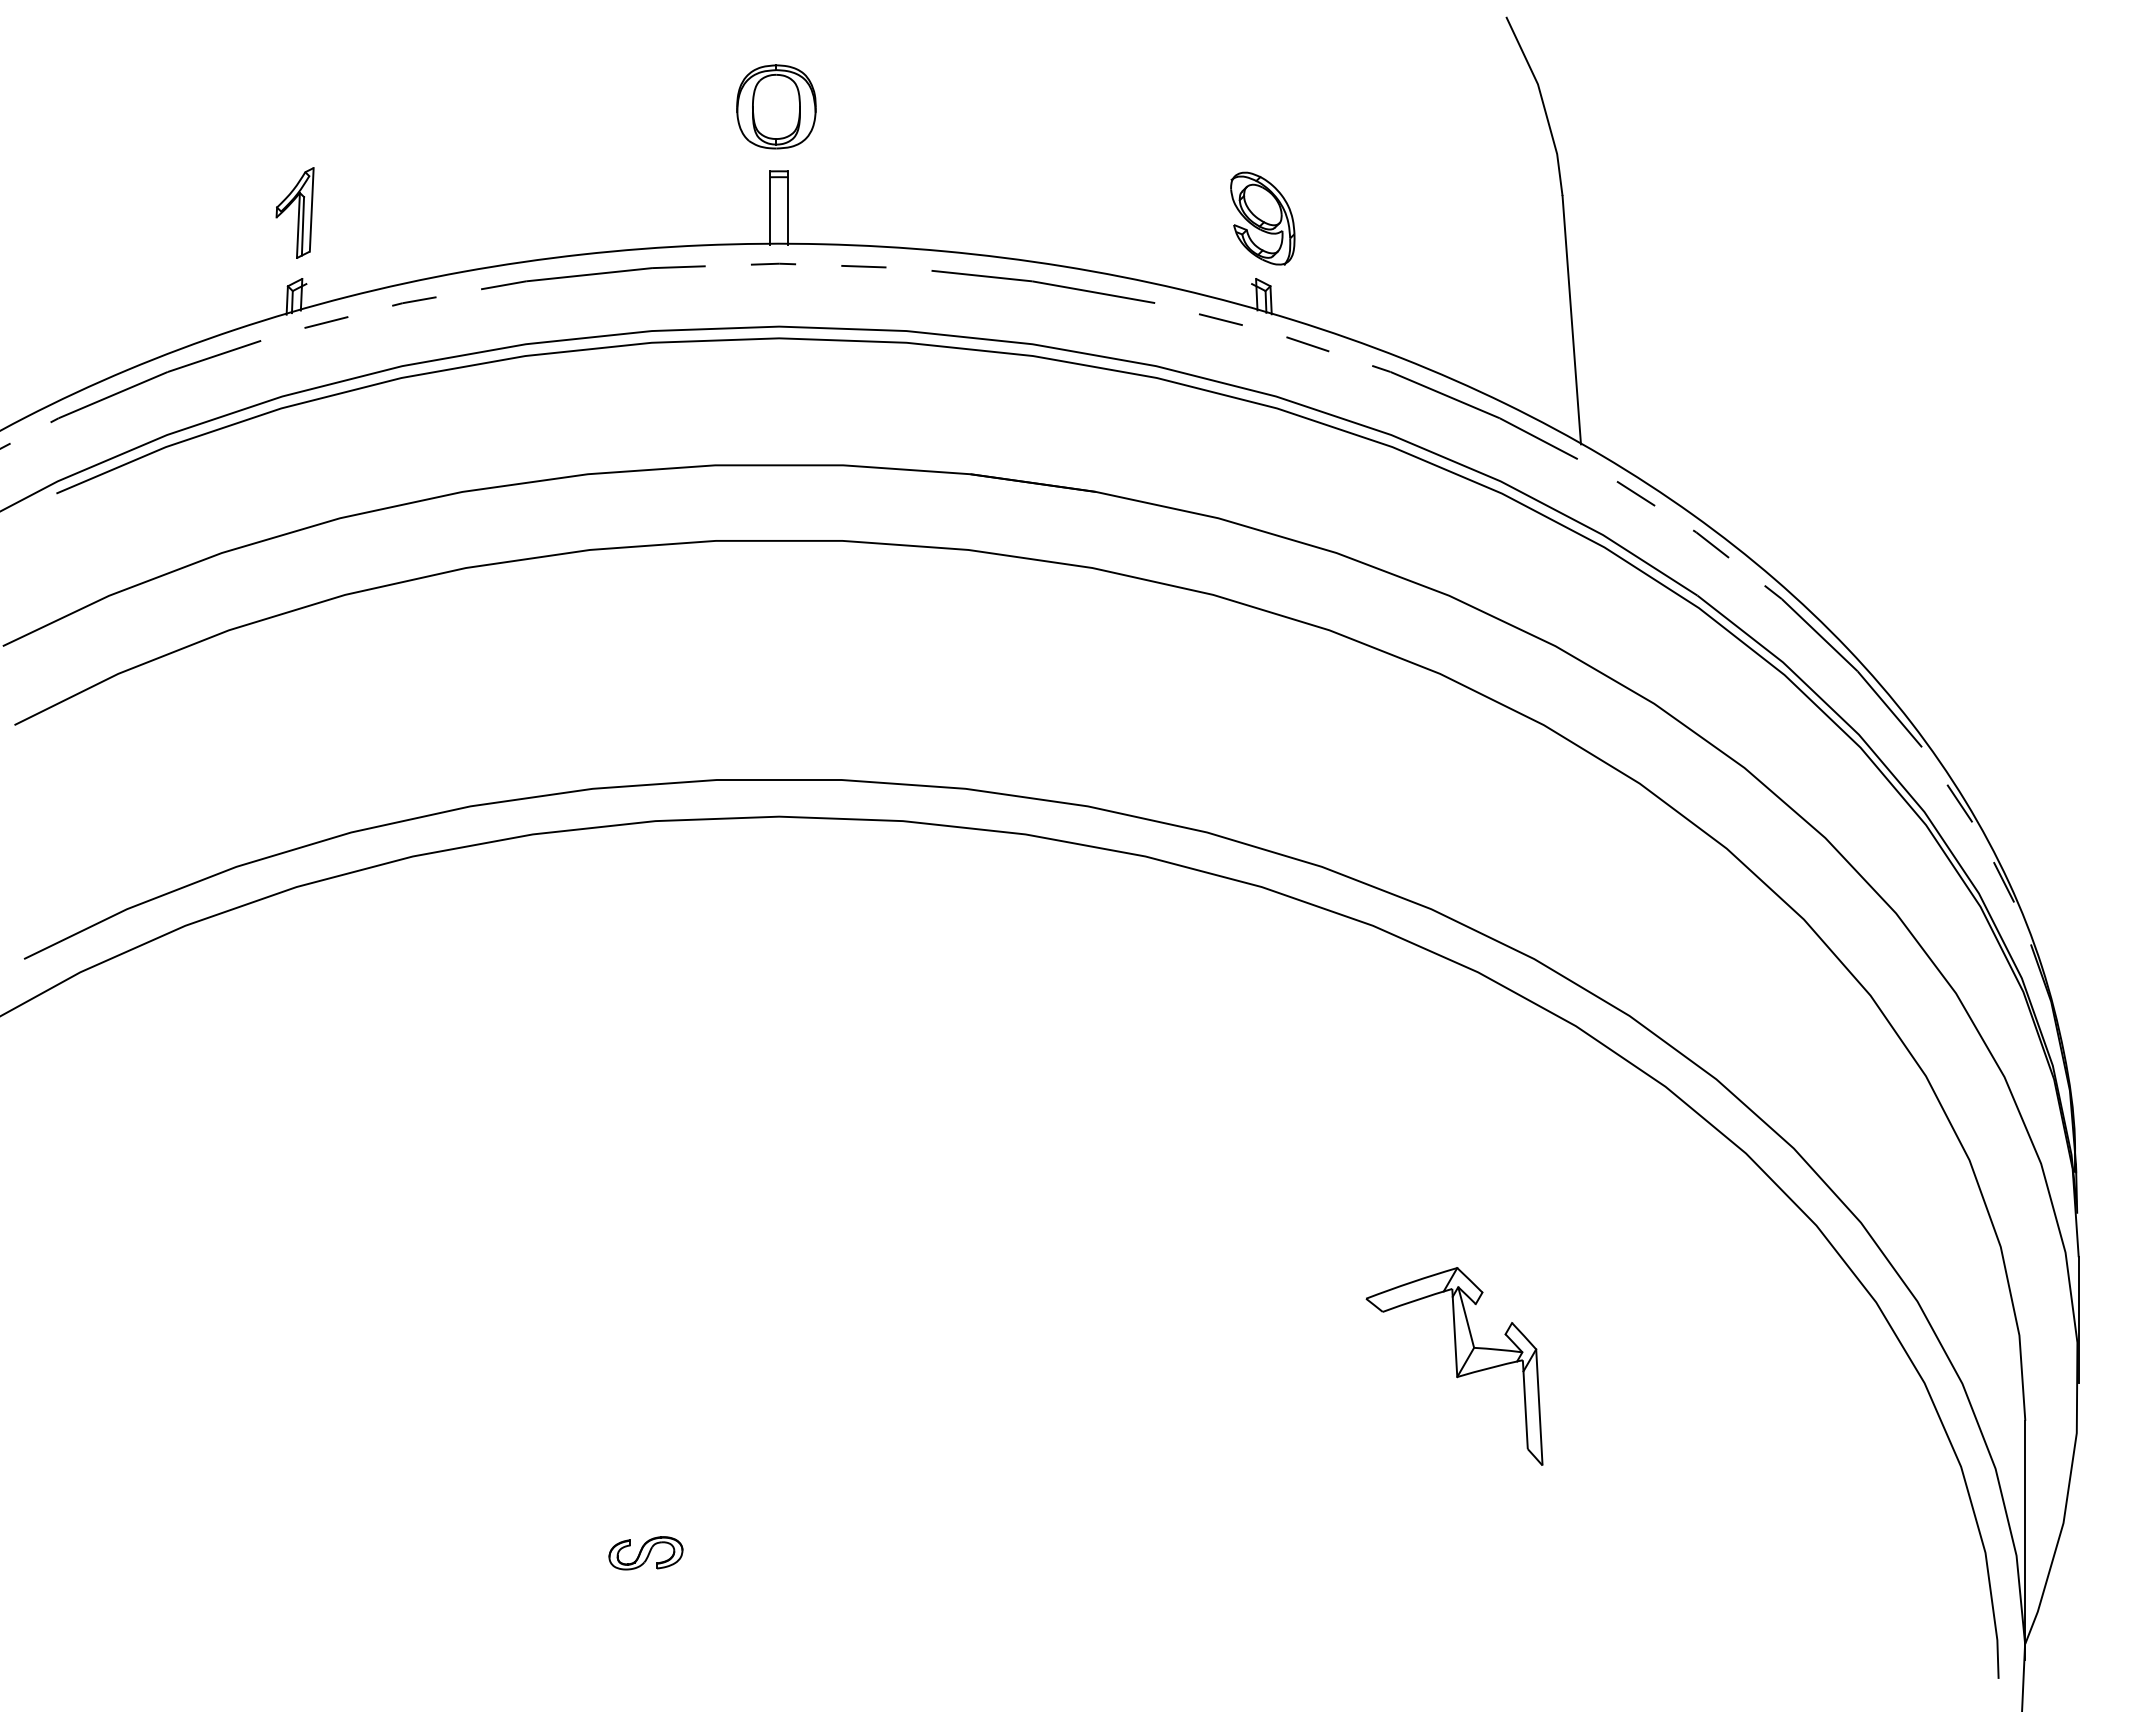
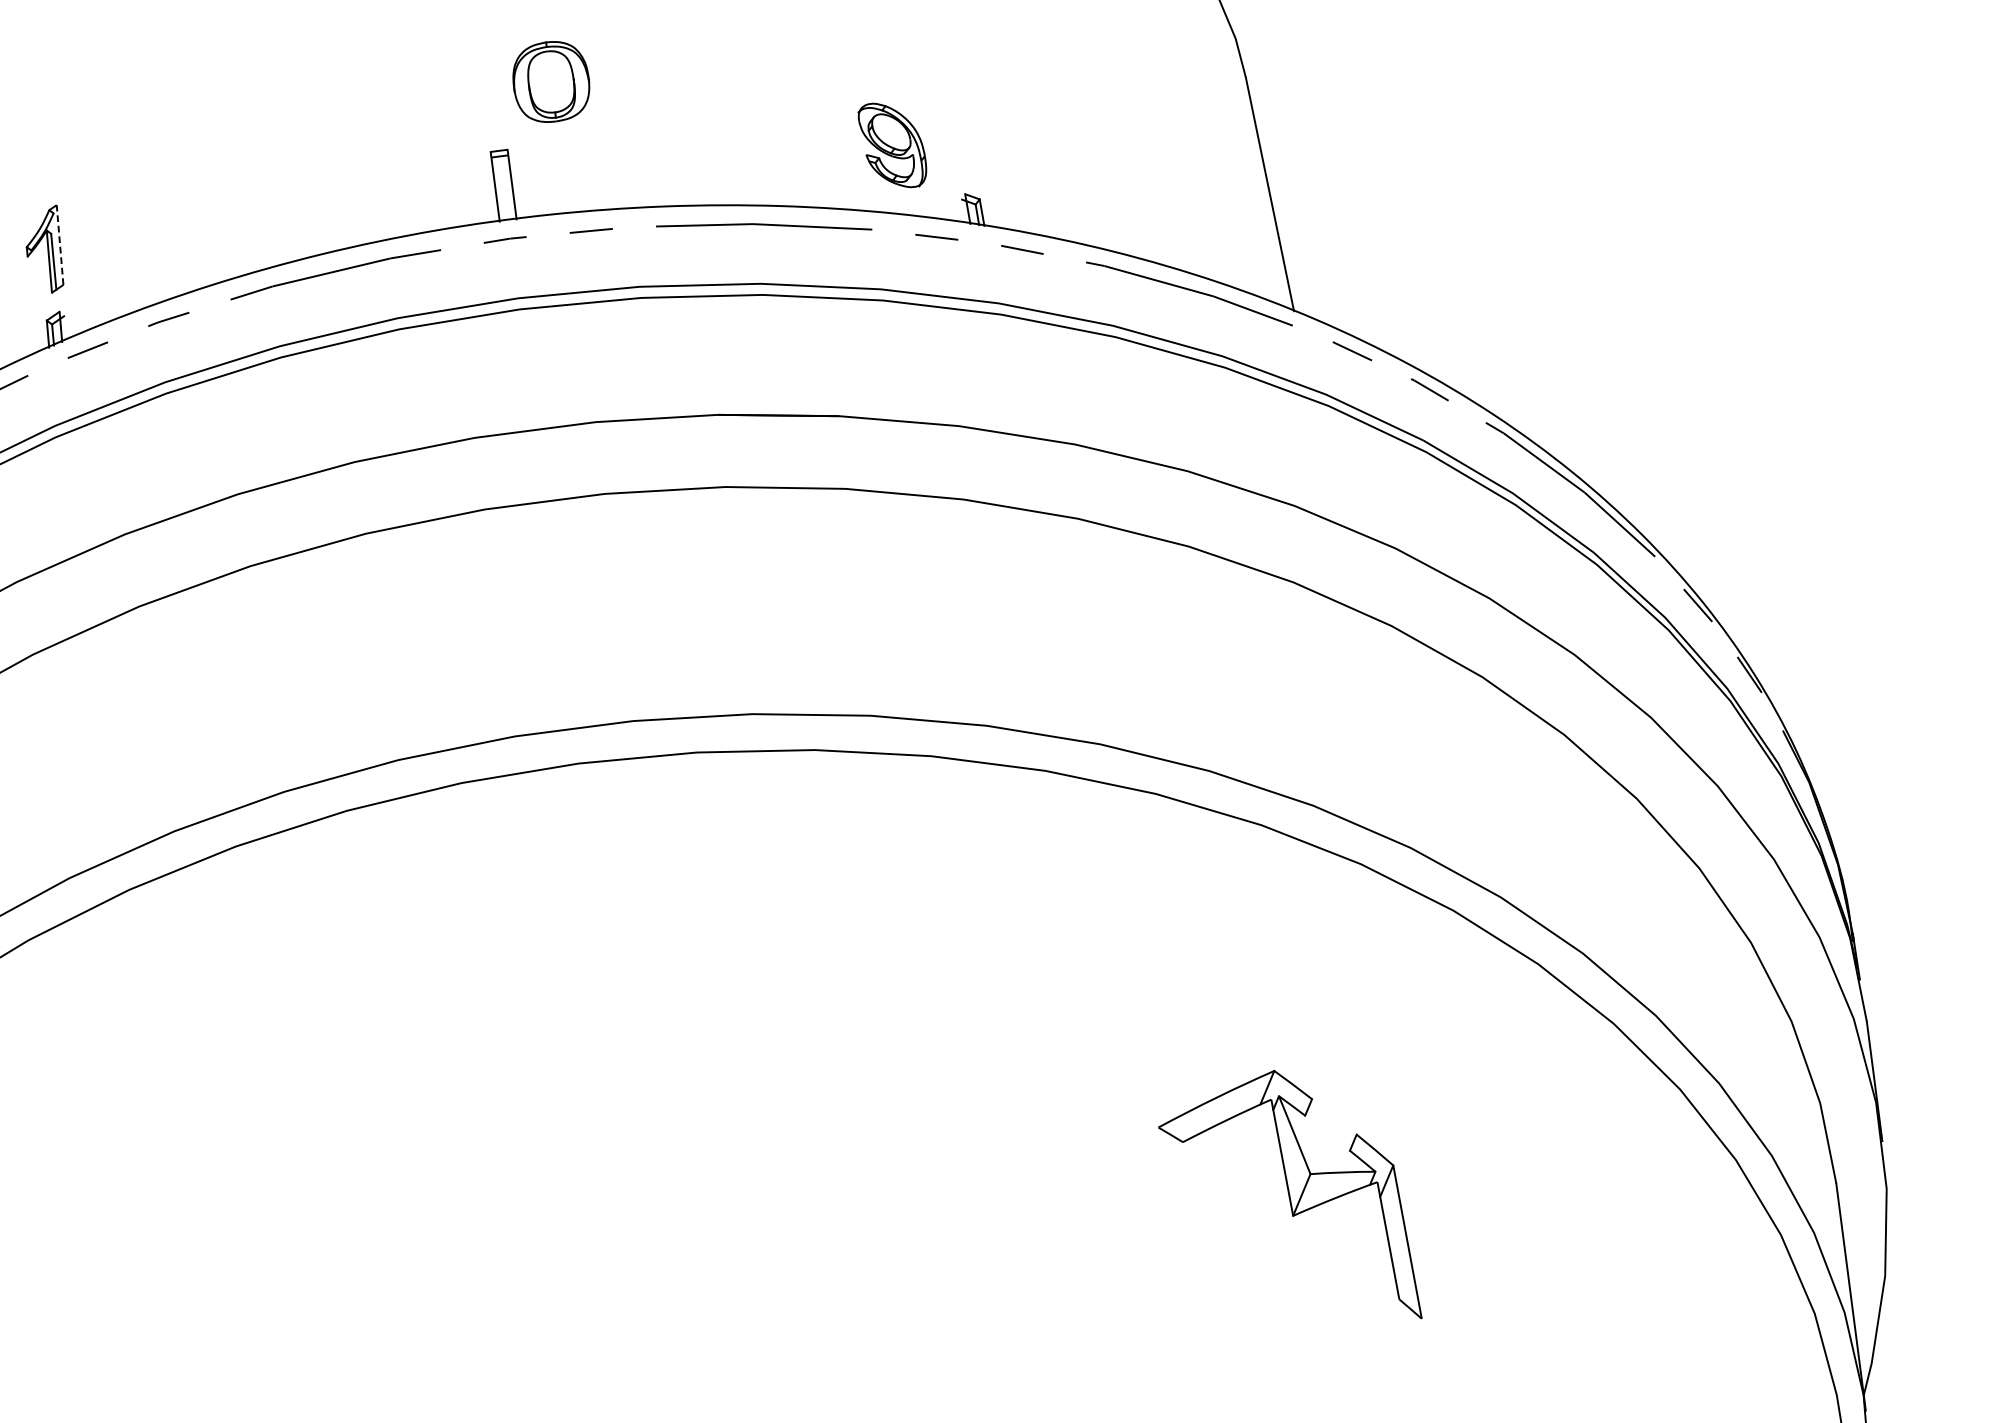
part: (776, 106) -> (551, 81), moved
line: (311, 209) -> (59, 244), solid -> dashed
part: (1262, 218) -> (892, 145), moved
part: (1454, 1366) -> (1287, 1202), size x1.4

